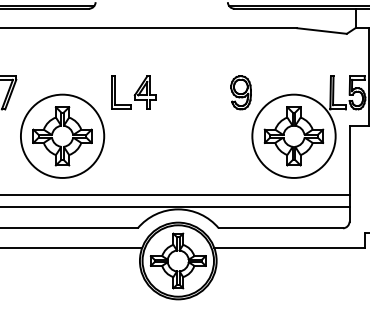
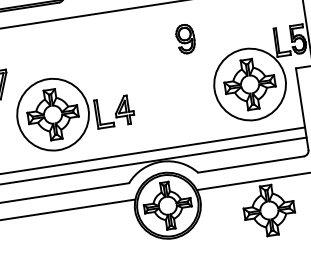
part: (133, 92) -> (114, 111), moved
part: (240, 92) -> (185, 38), moved
part: (293, 284) -> (268, 210), added

